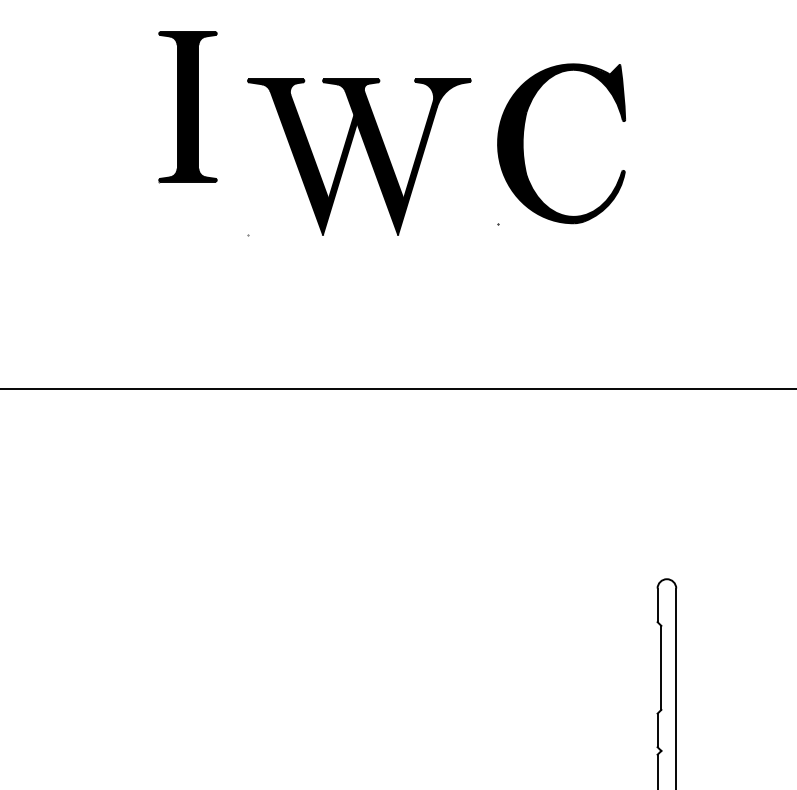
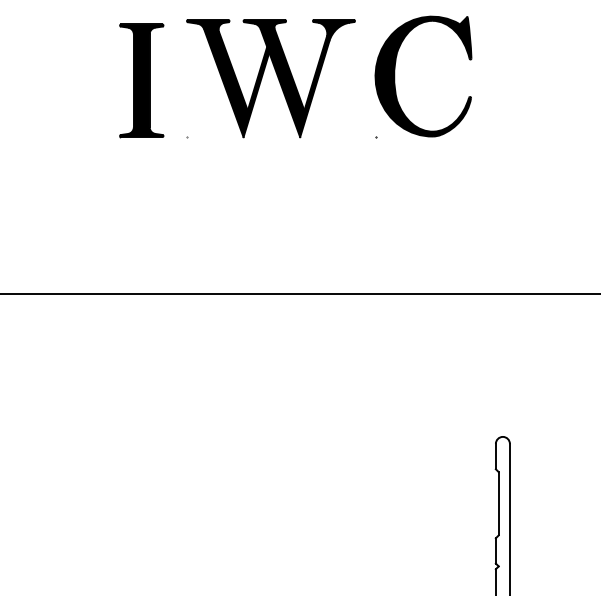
part: (524, 143) -> (395, 76), moved
part: (366, 152) -> (276, 75), moved

